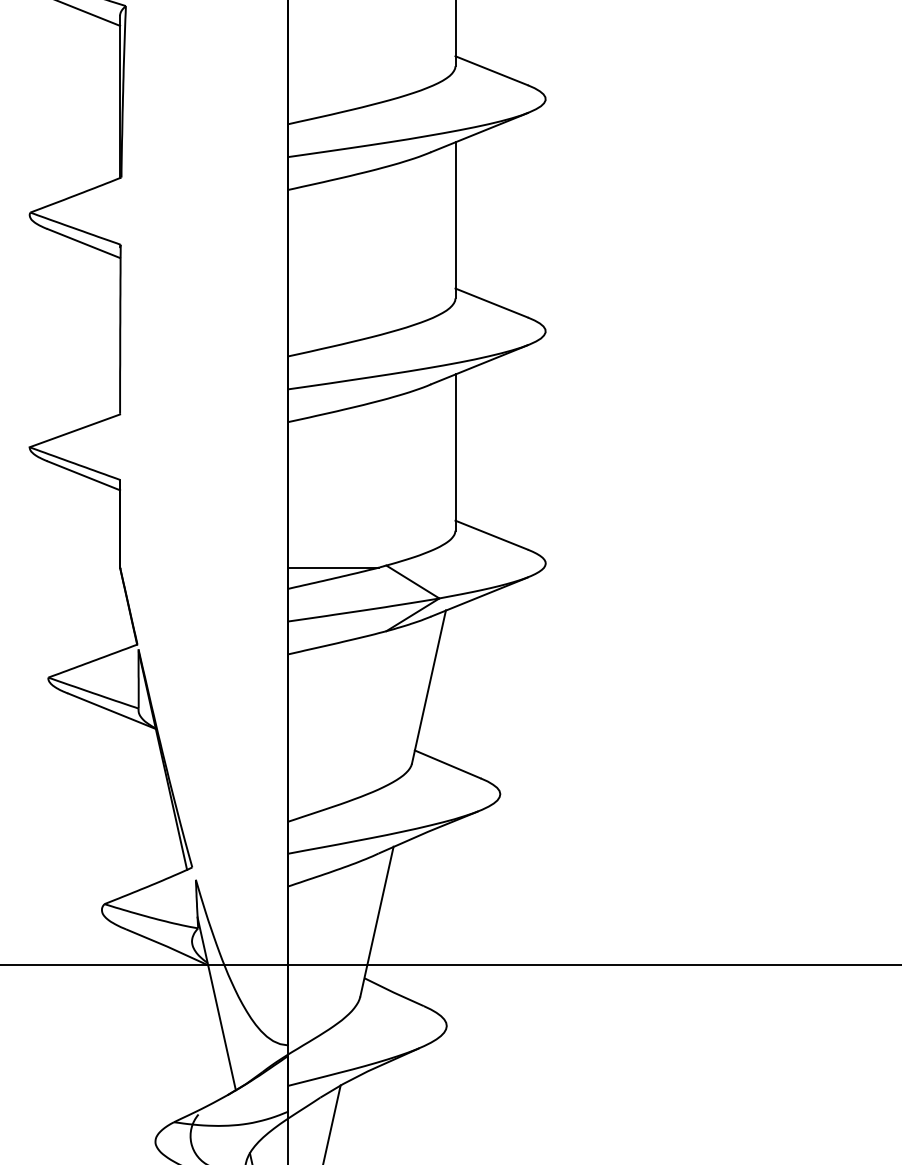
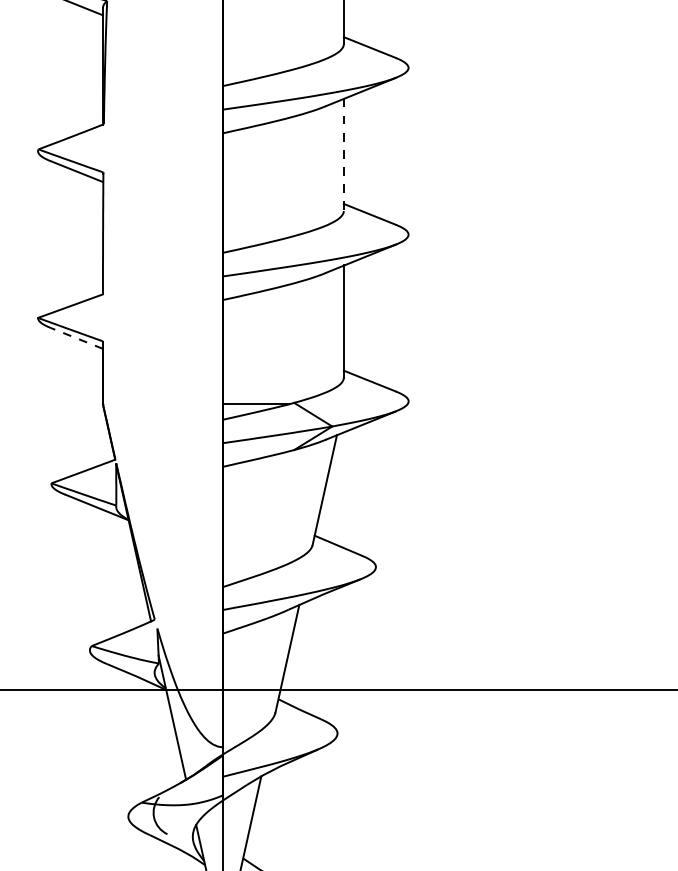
line: (455, 221) -> (343, 155), solid -> dashed
line: (83, 475) -> (76, 338), solid -> dashed

